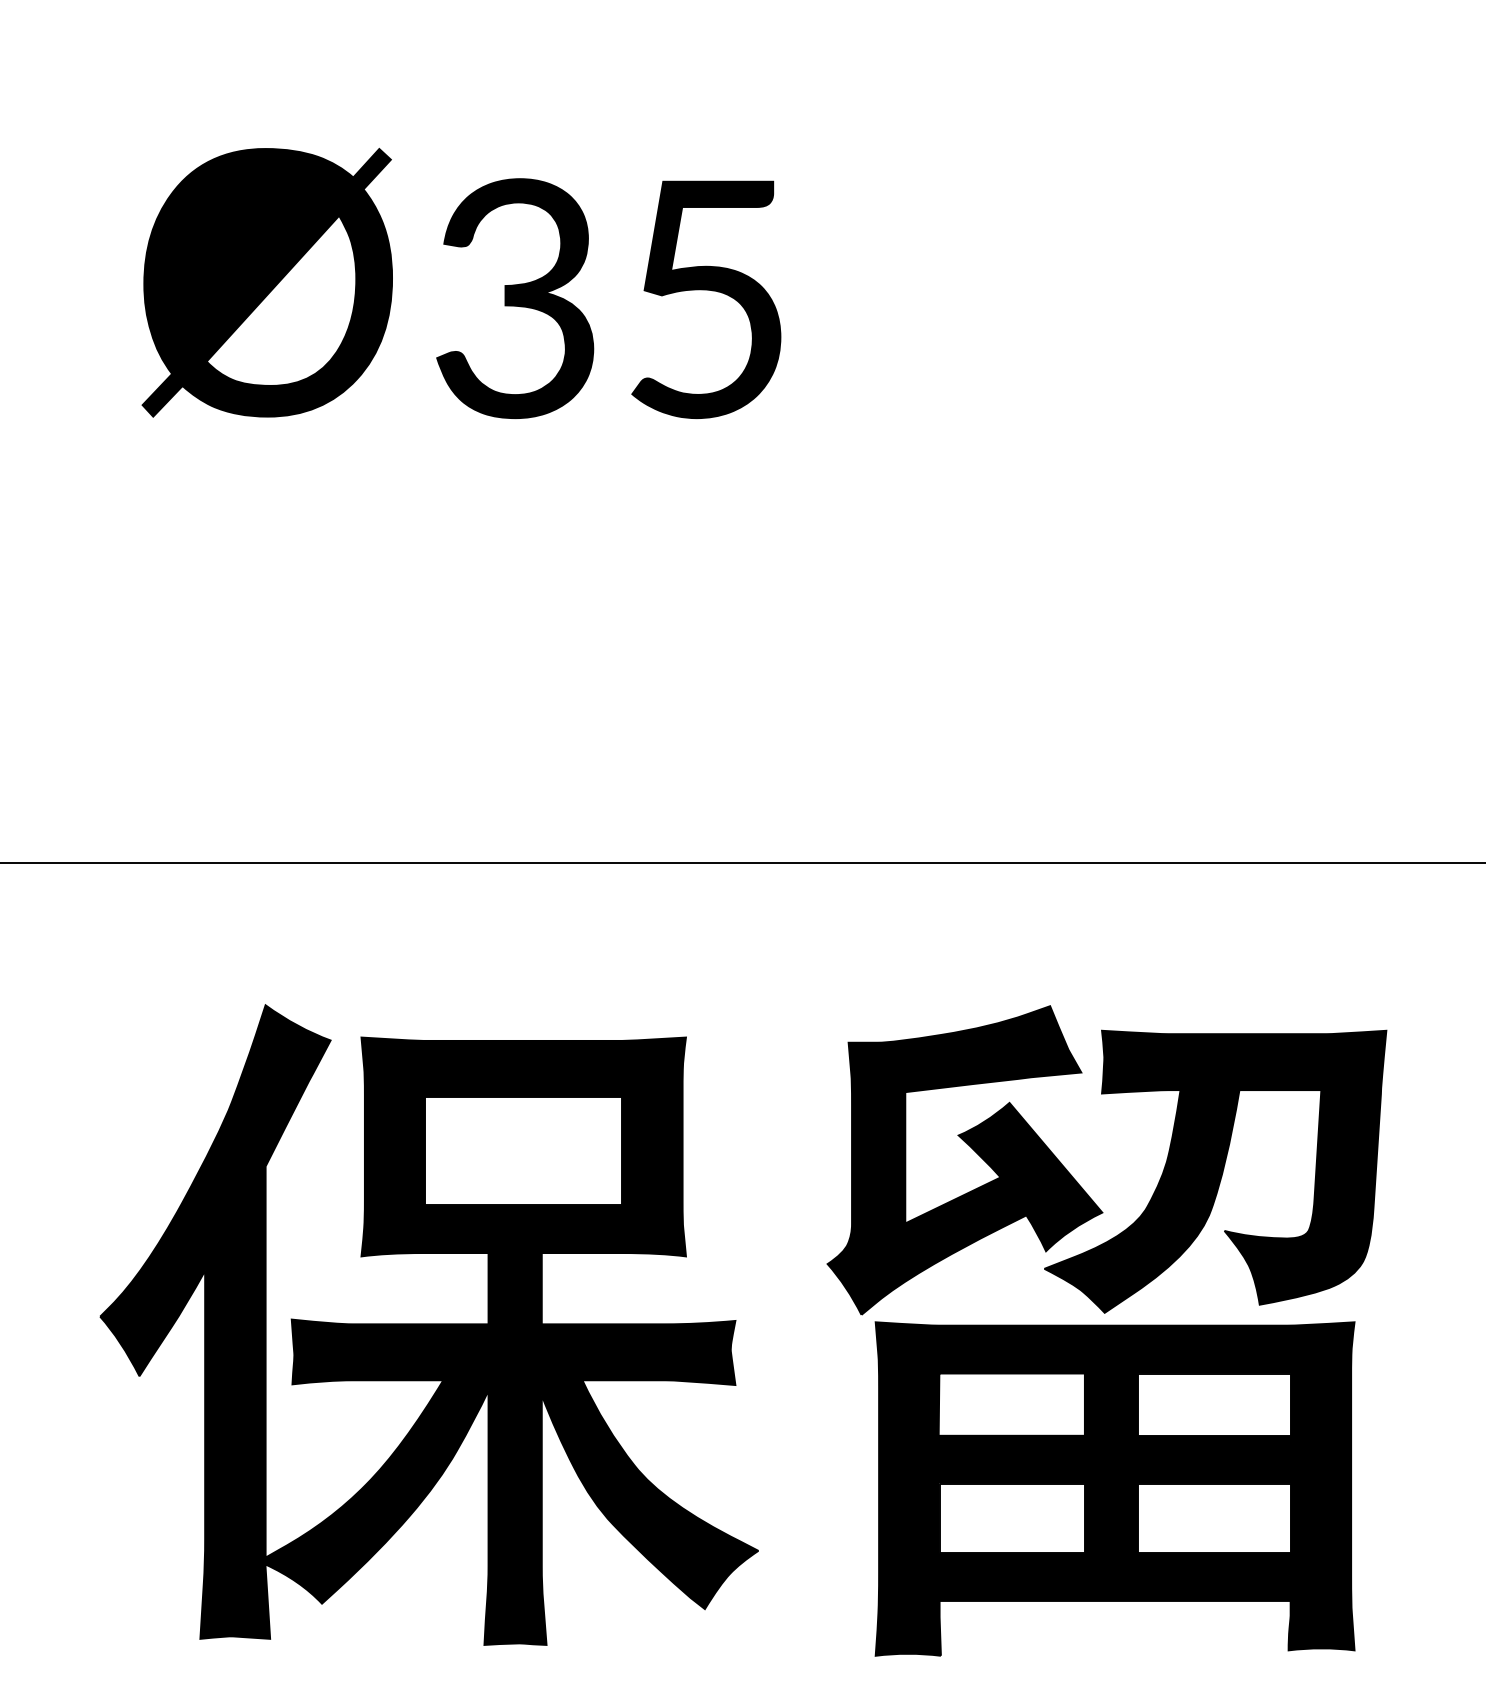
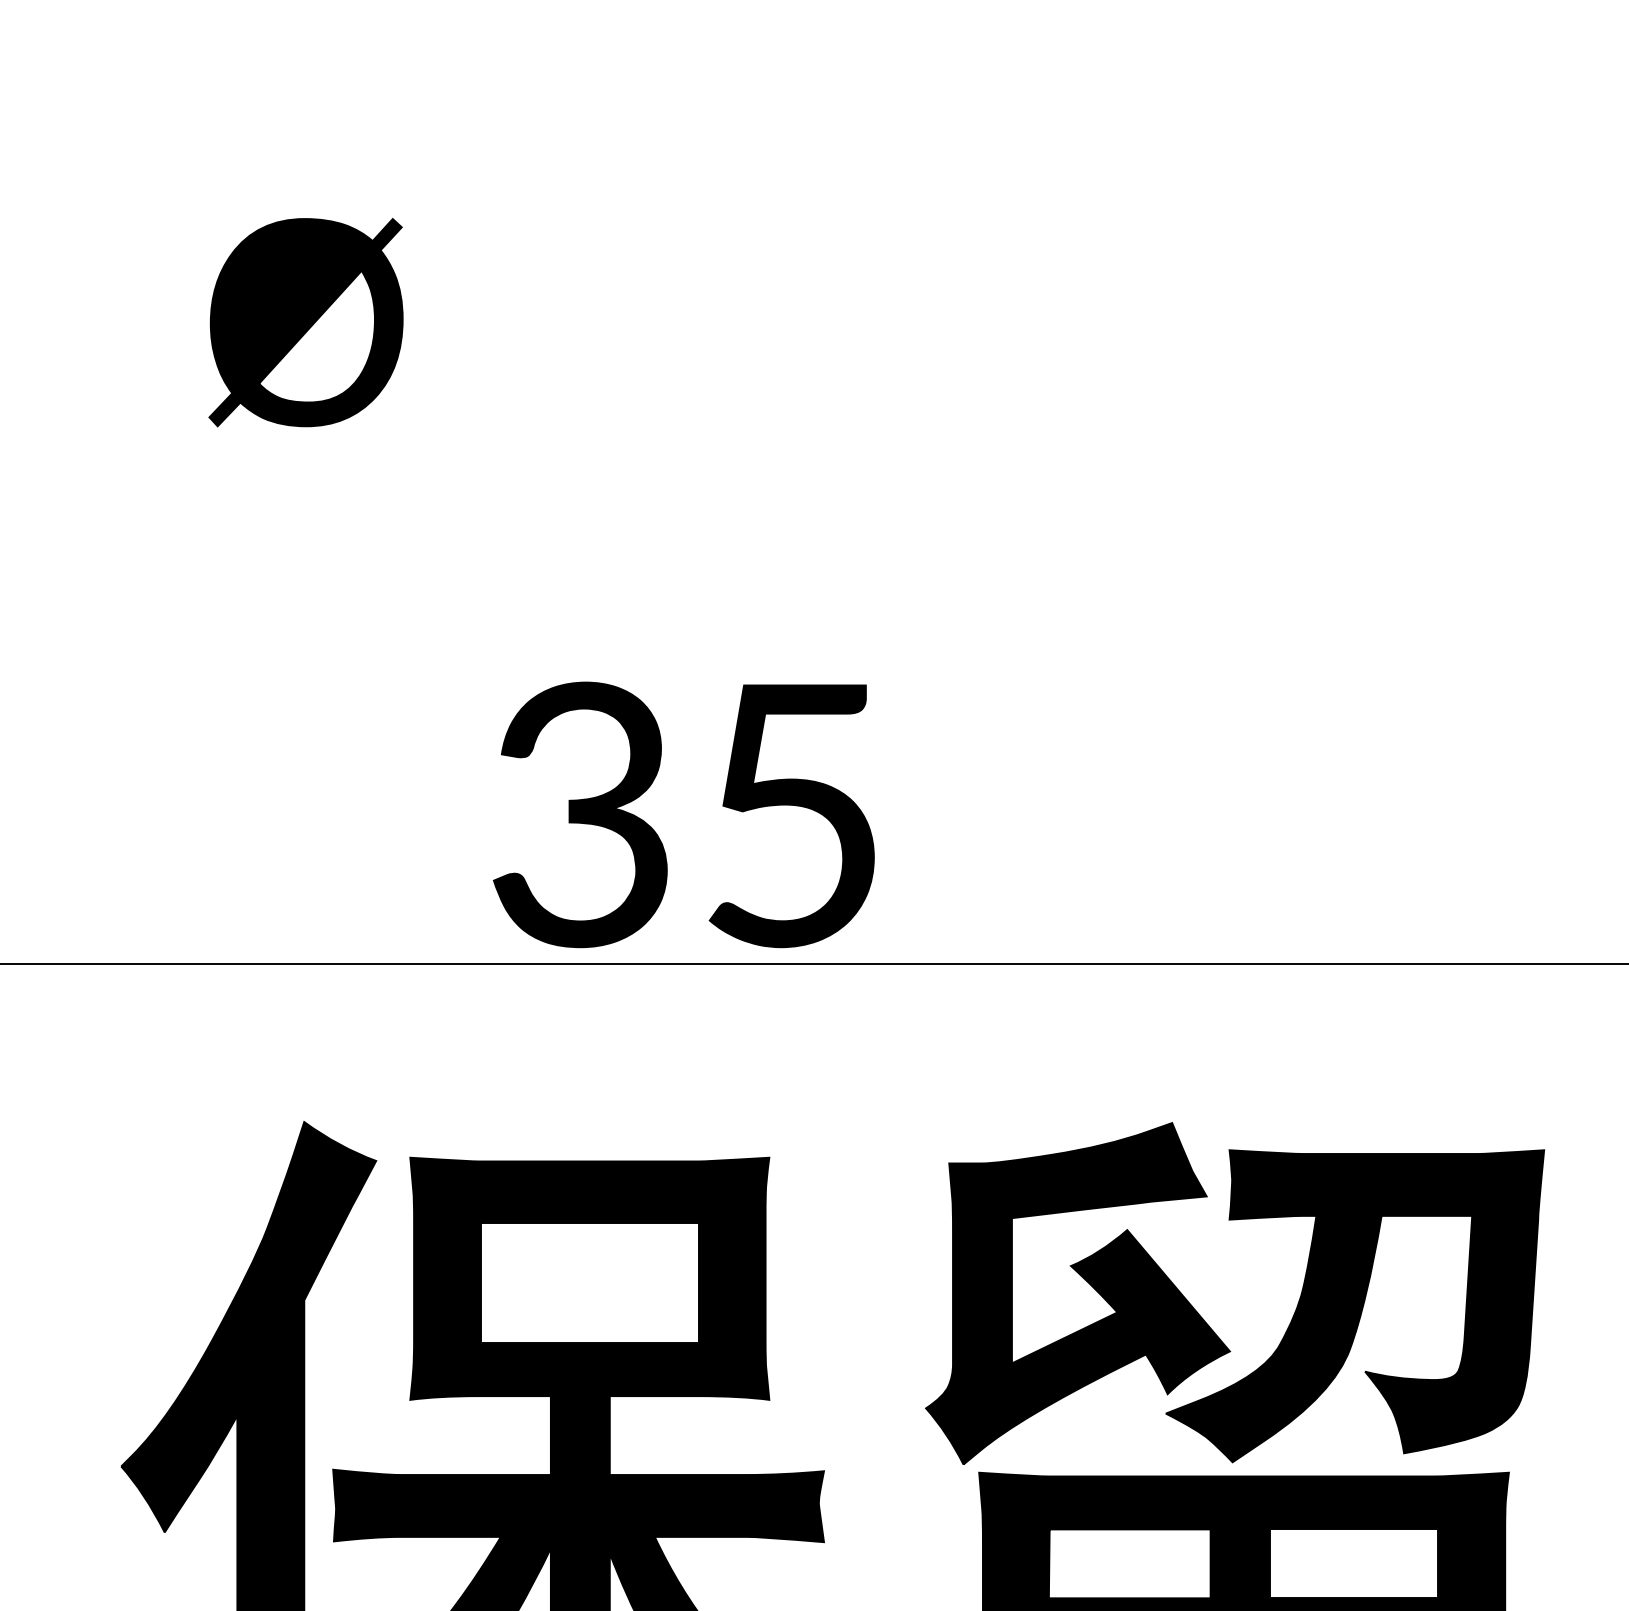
part: (266, 282) -> (305, 322), size x0.7
text: (608, 298) -> (683, 814), moved

